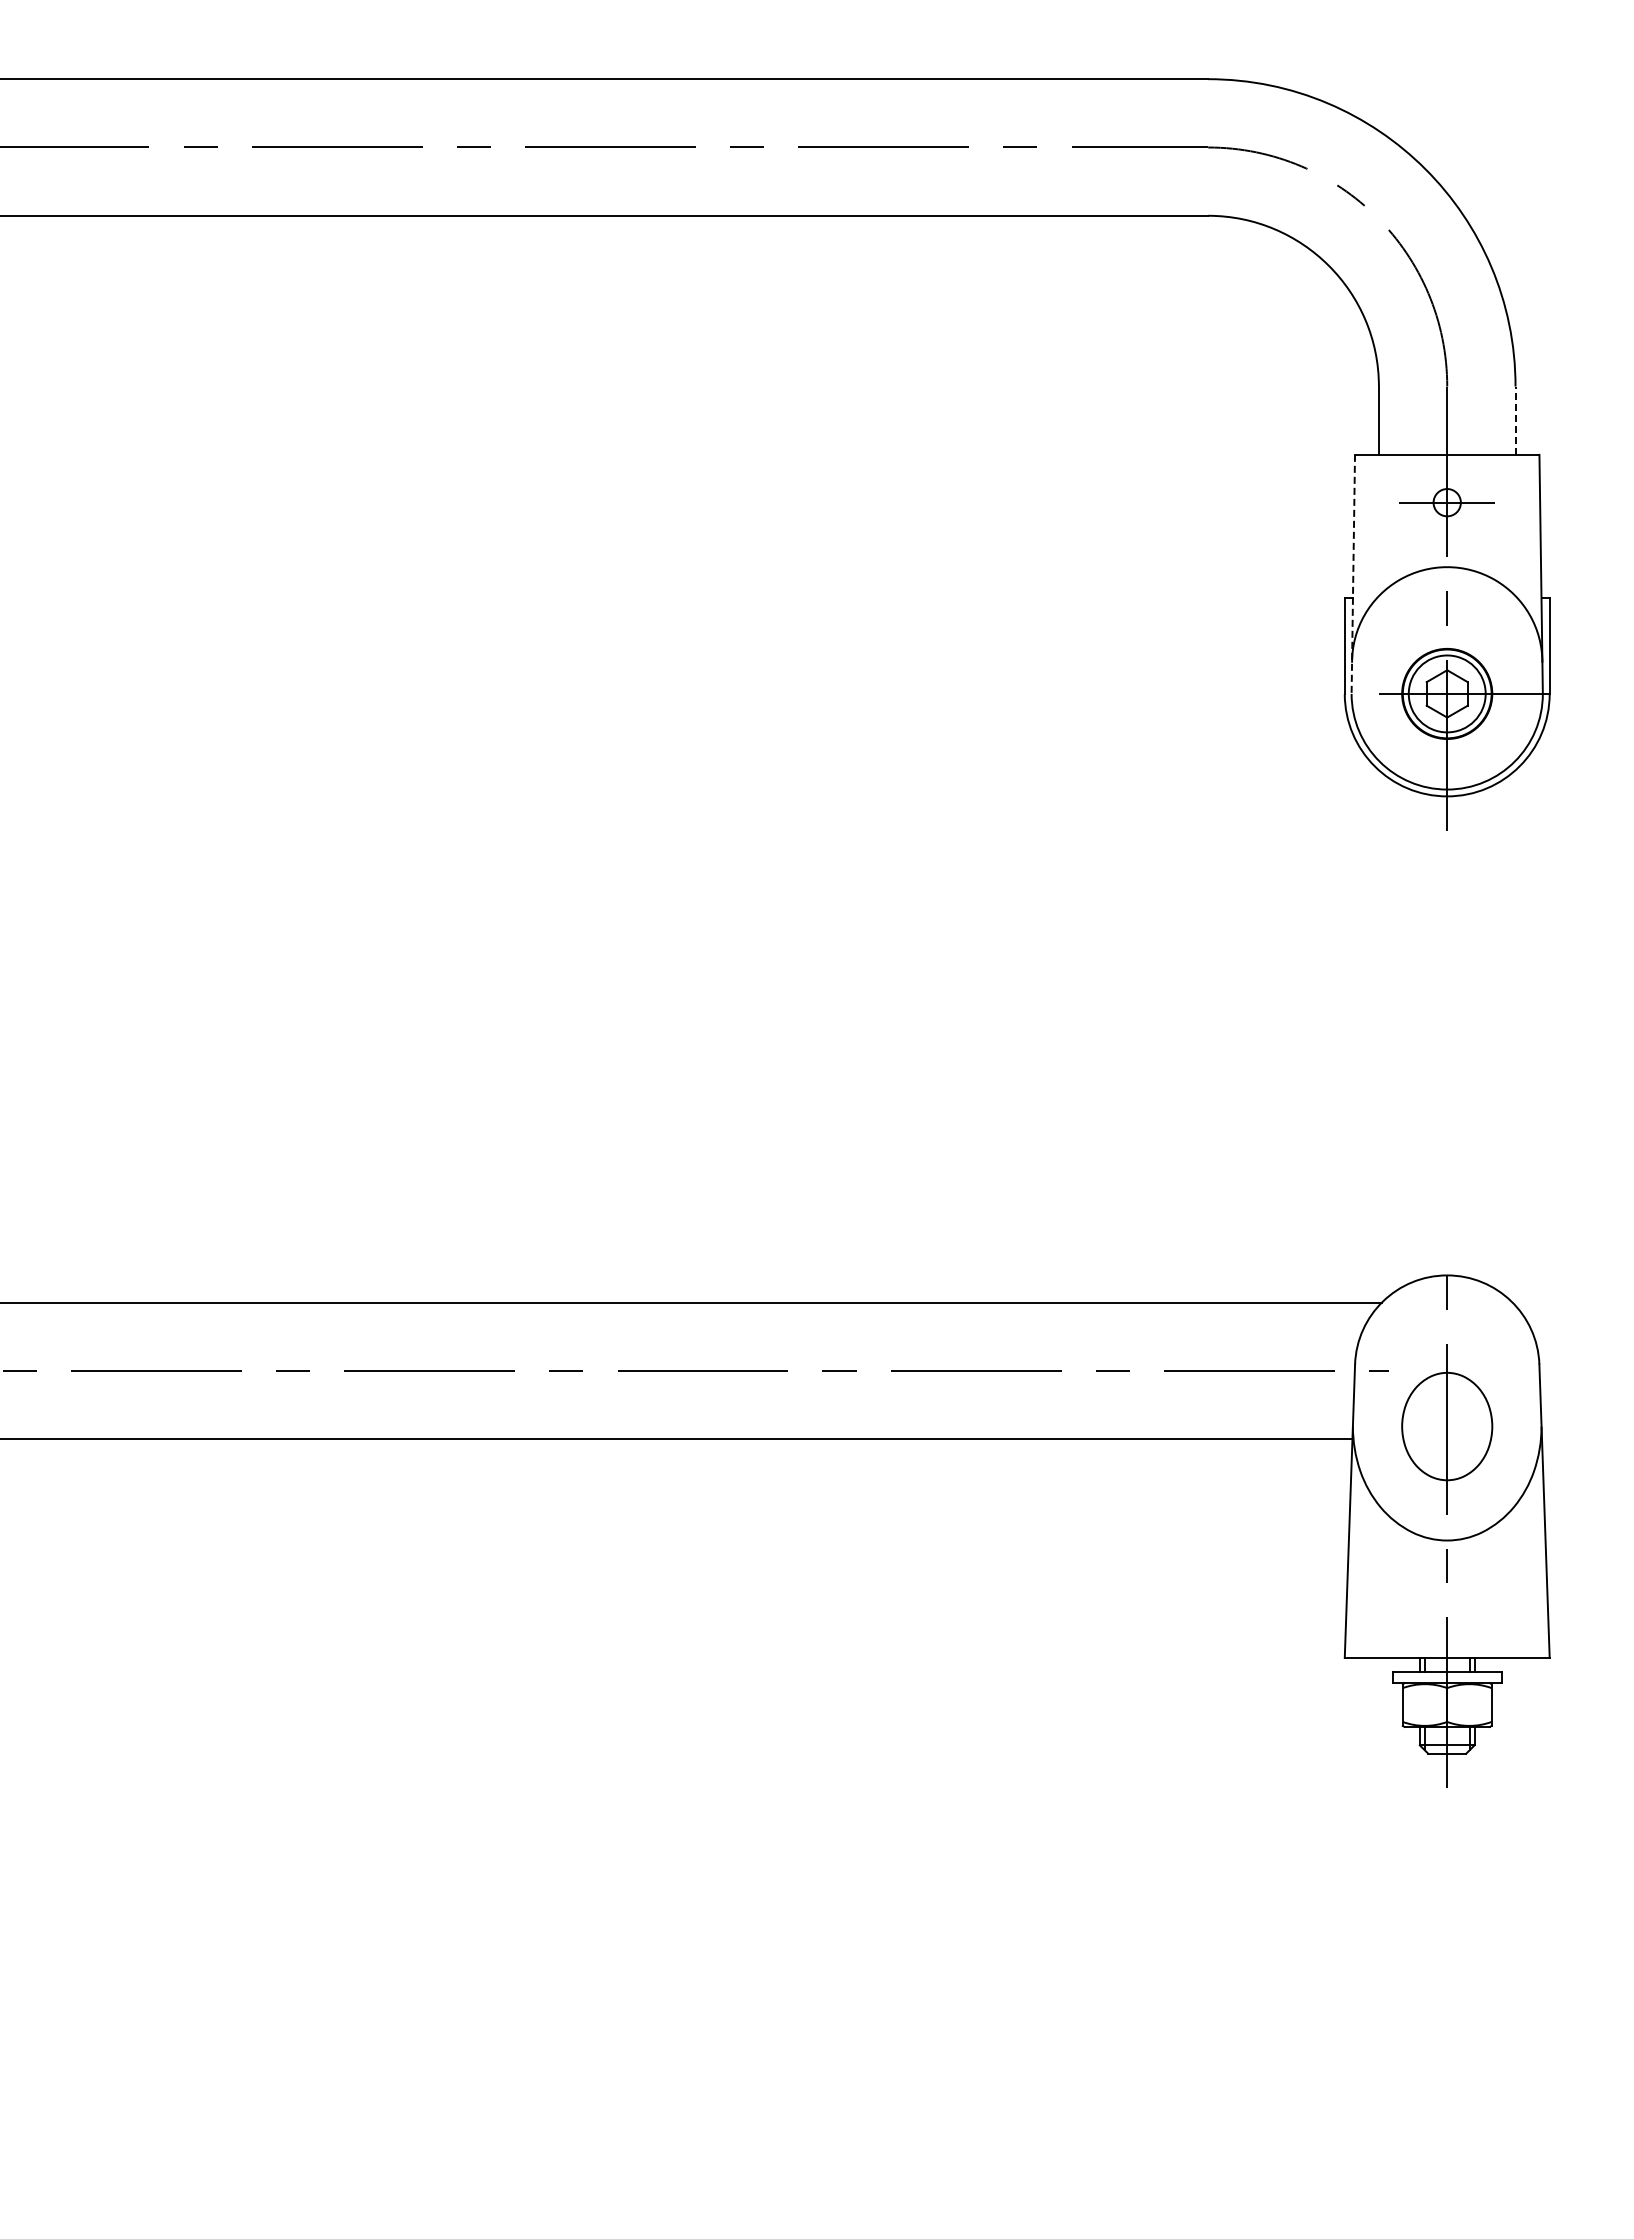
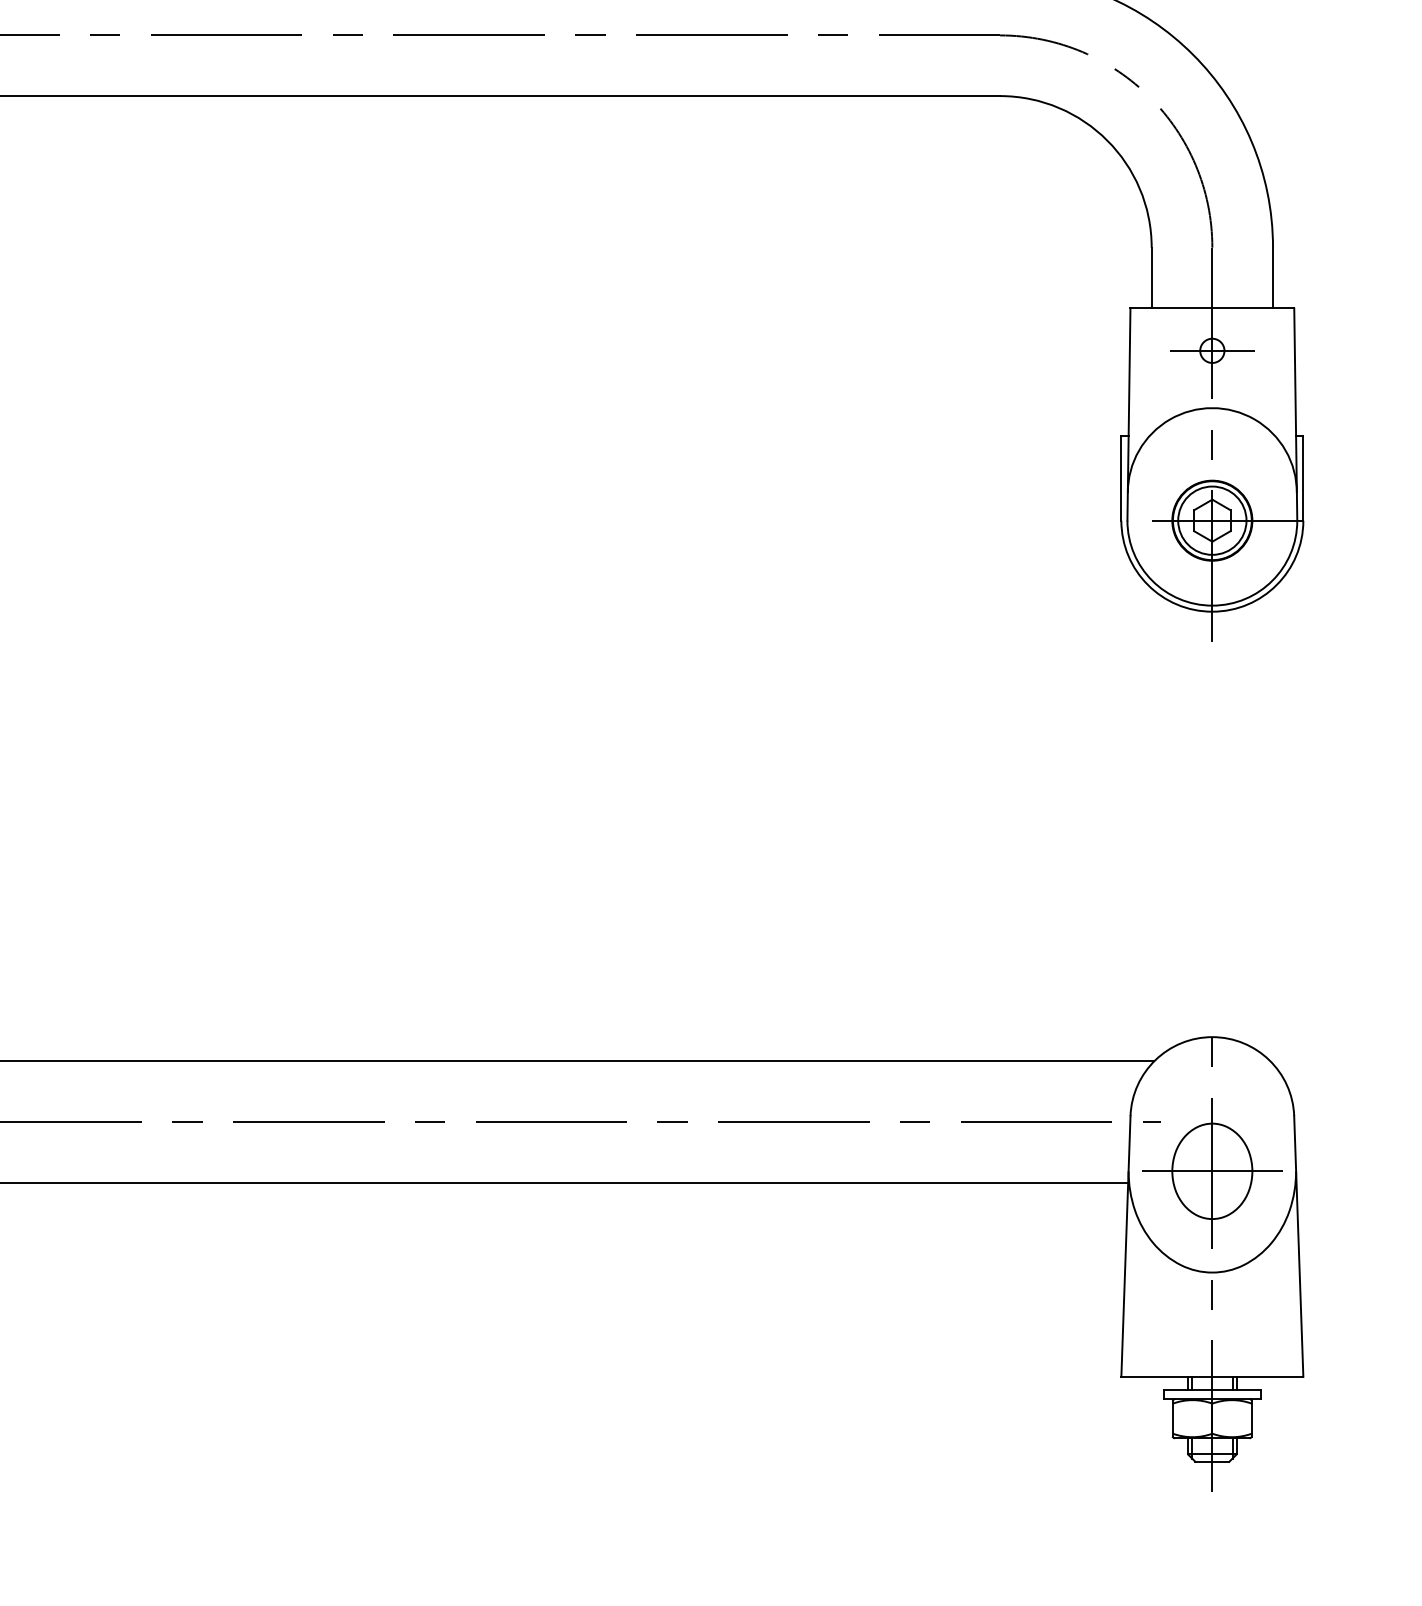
line: (1515, 420) -> (1272, 277), dashed -> solid
line: (1353, 574) -> (1129, 414), dashed -> solid
line: (1447, 1426) -> (1212, 1171), added

